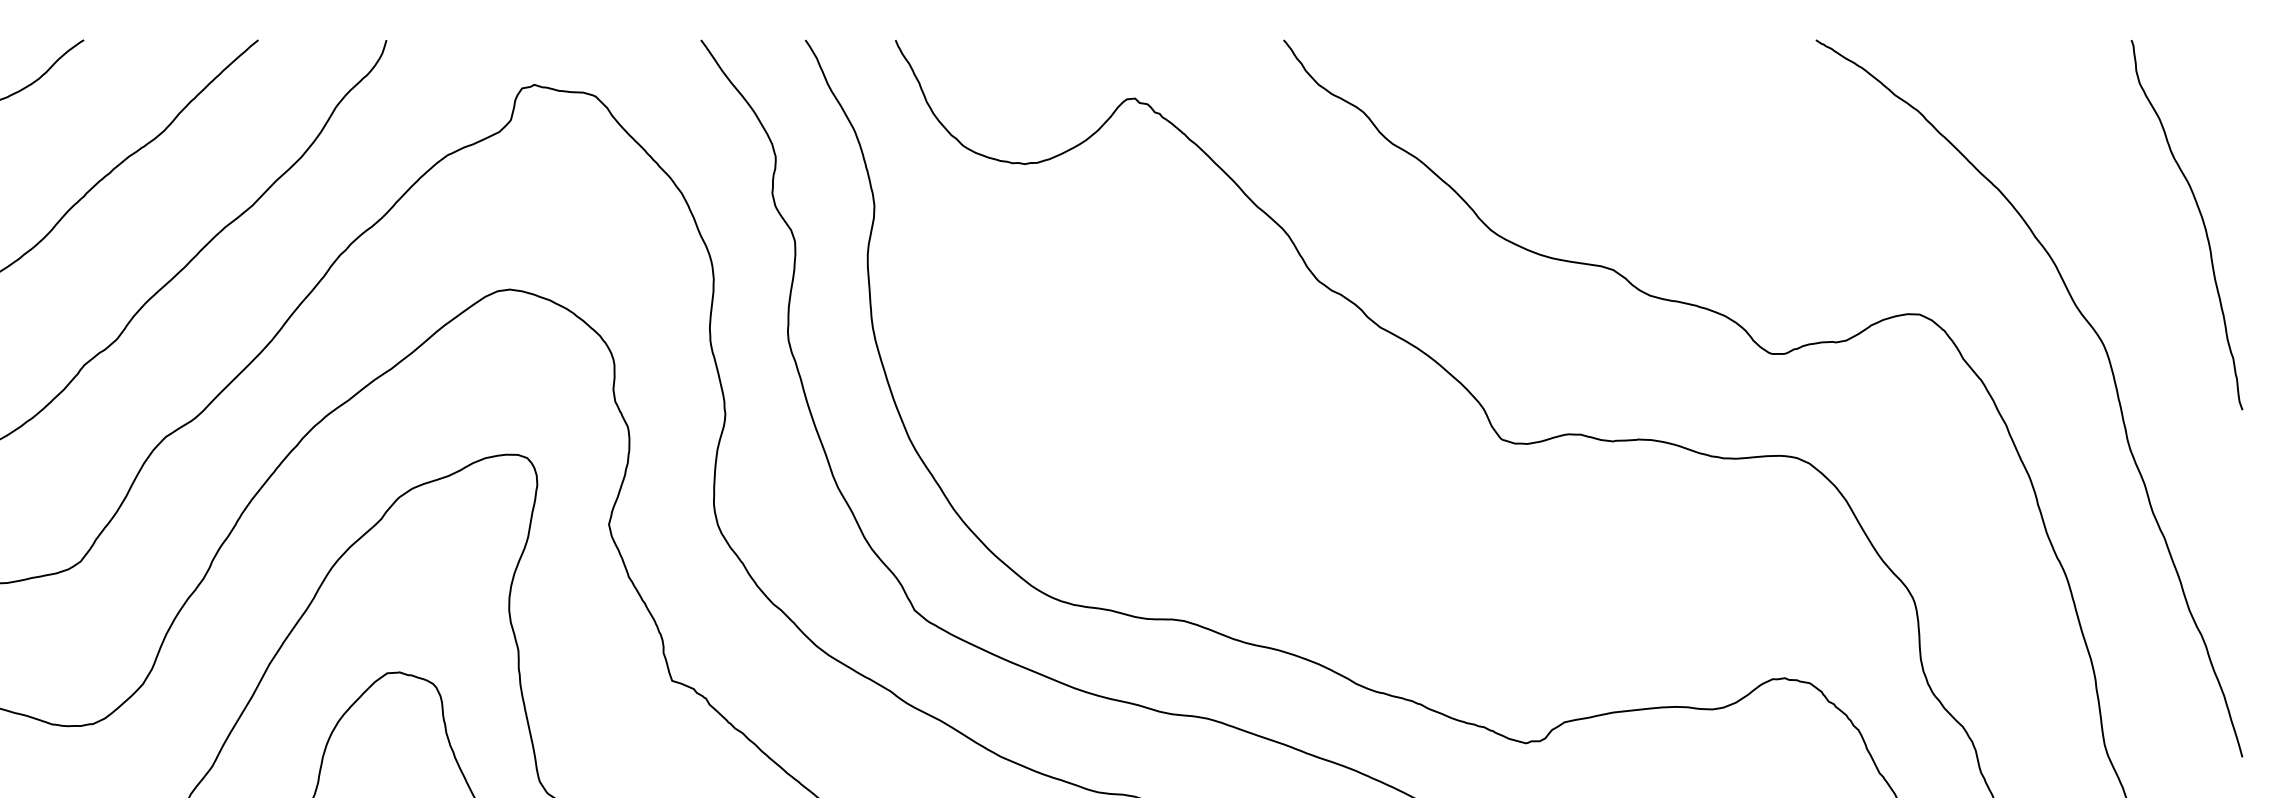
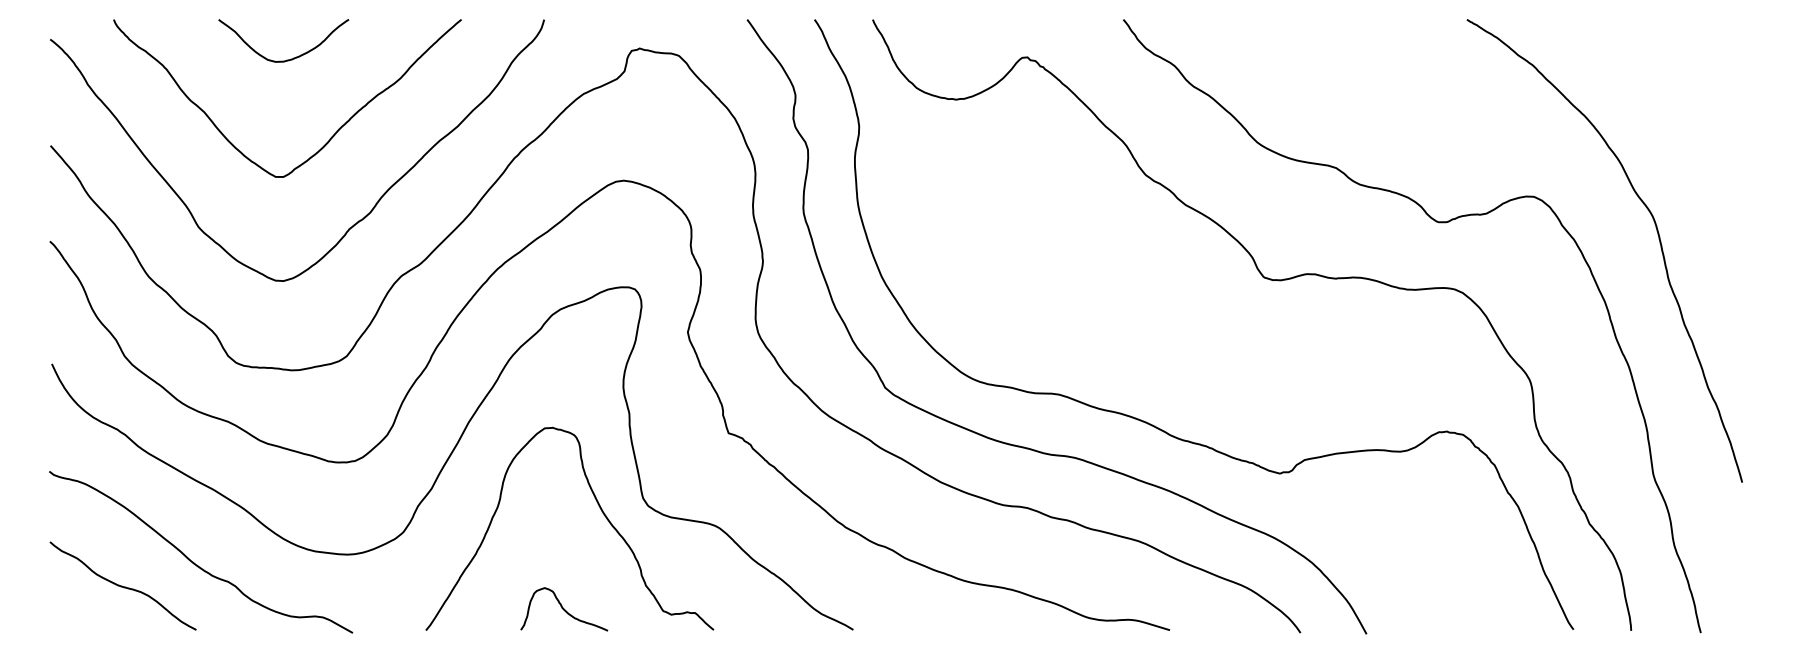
curve: (2200, 219) -> (1715, 135), removed

